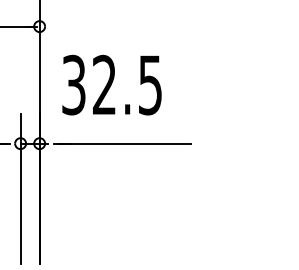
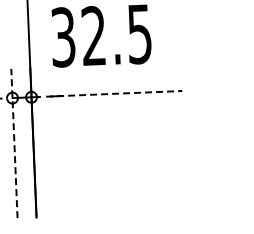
line: (122, 143) -> (114, 93), solid -> dashed
line: (20, 189) -> (14, 143), solid -> dashed

